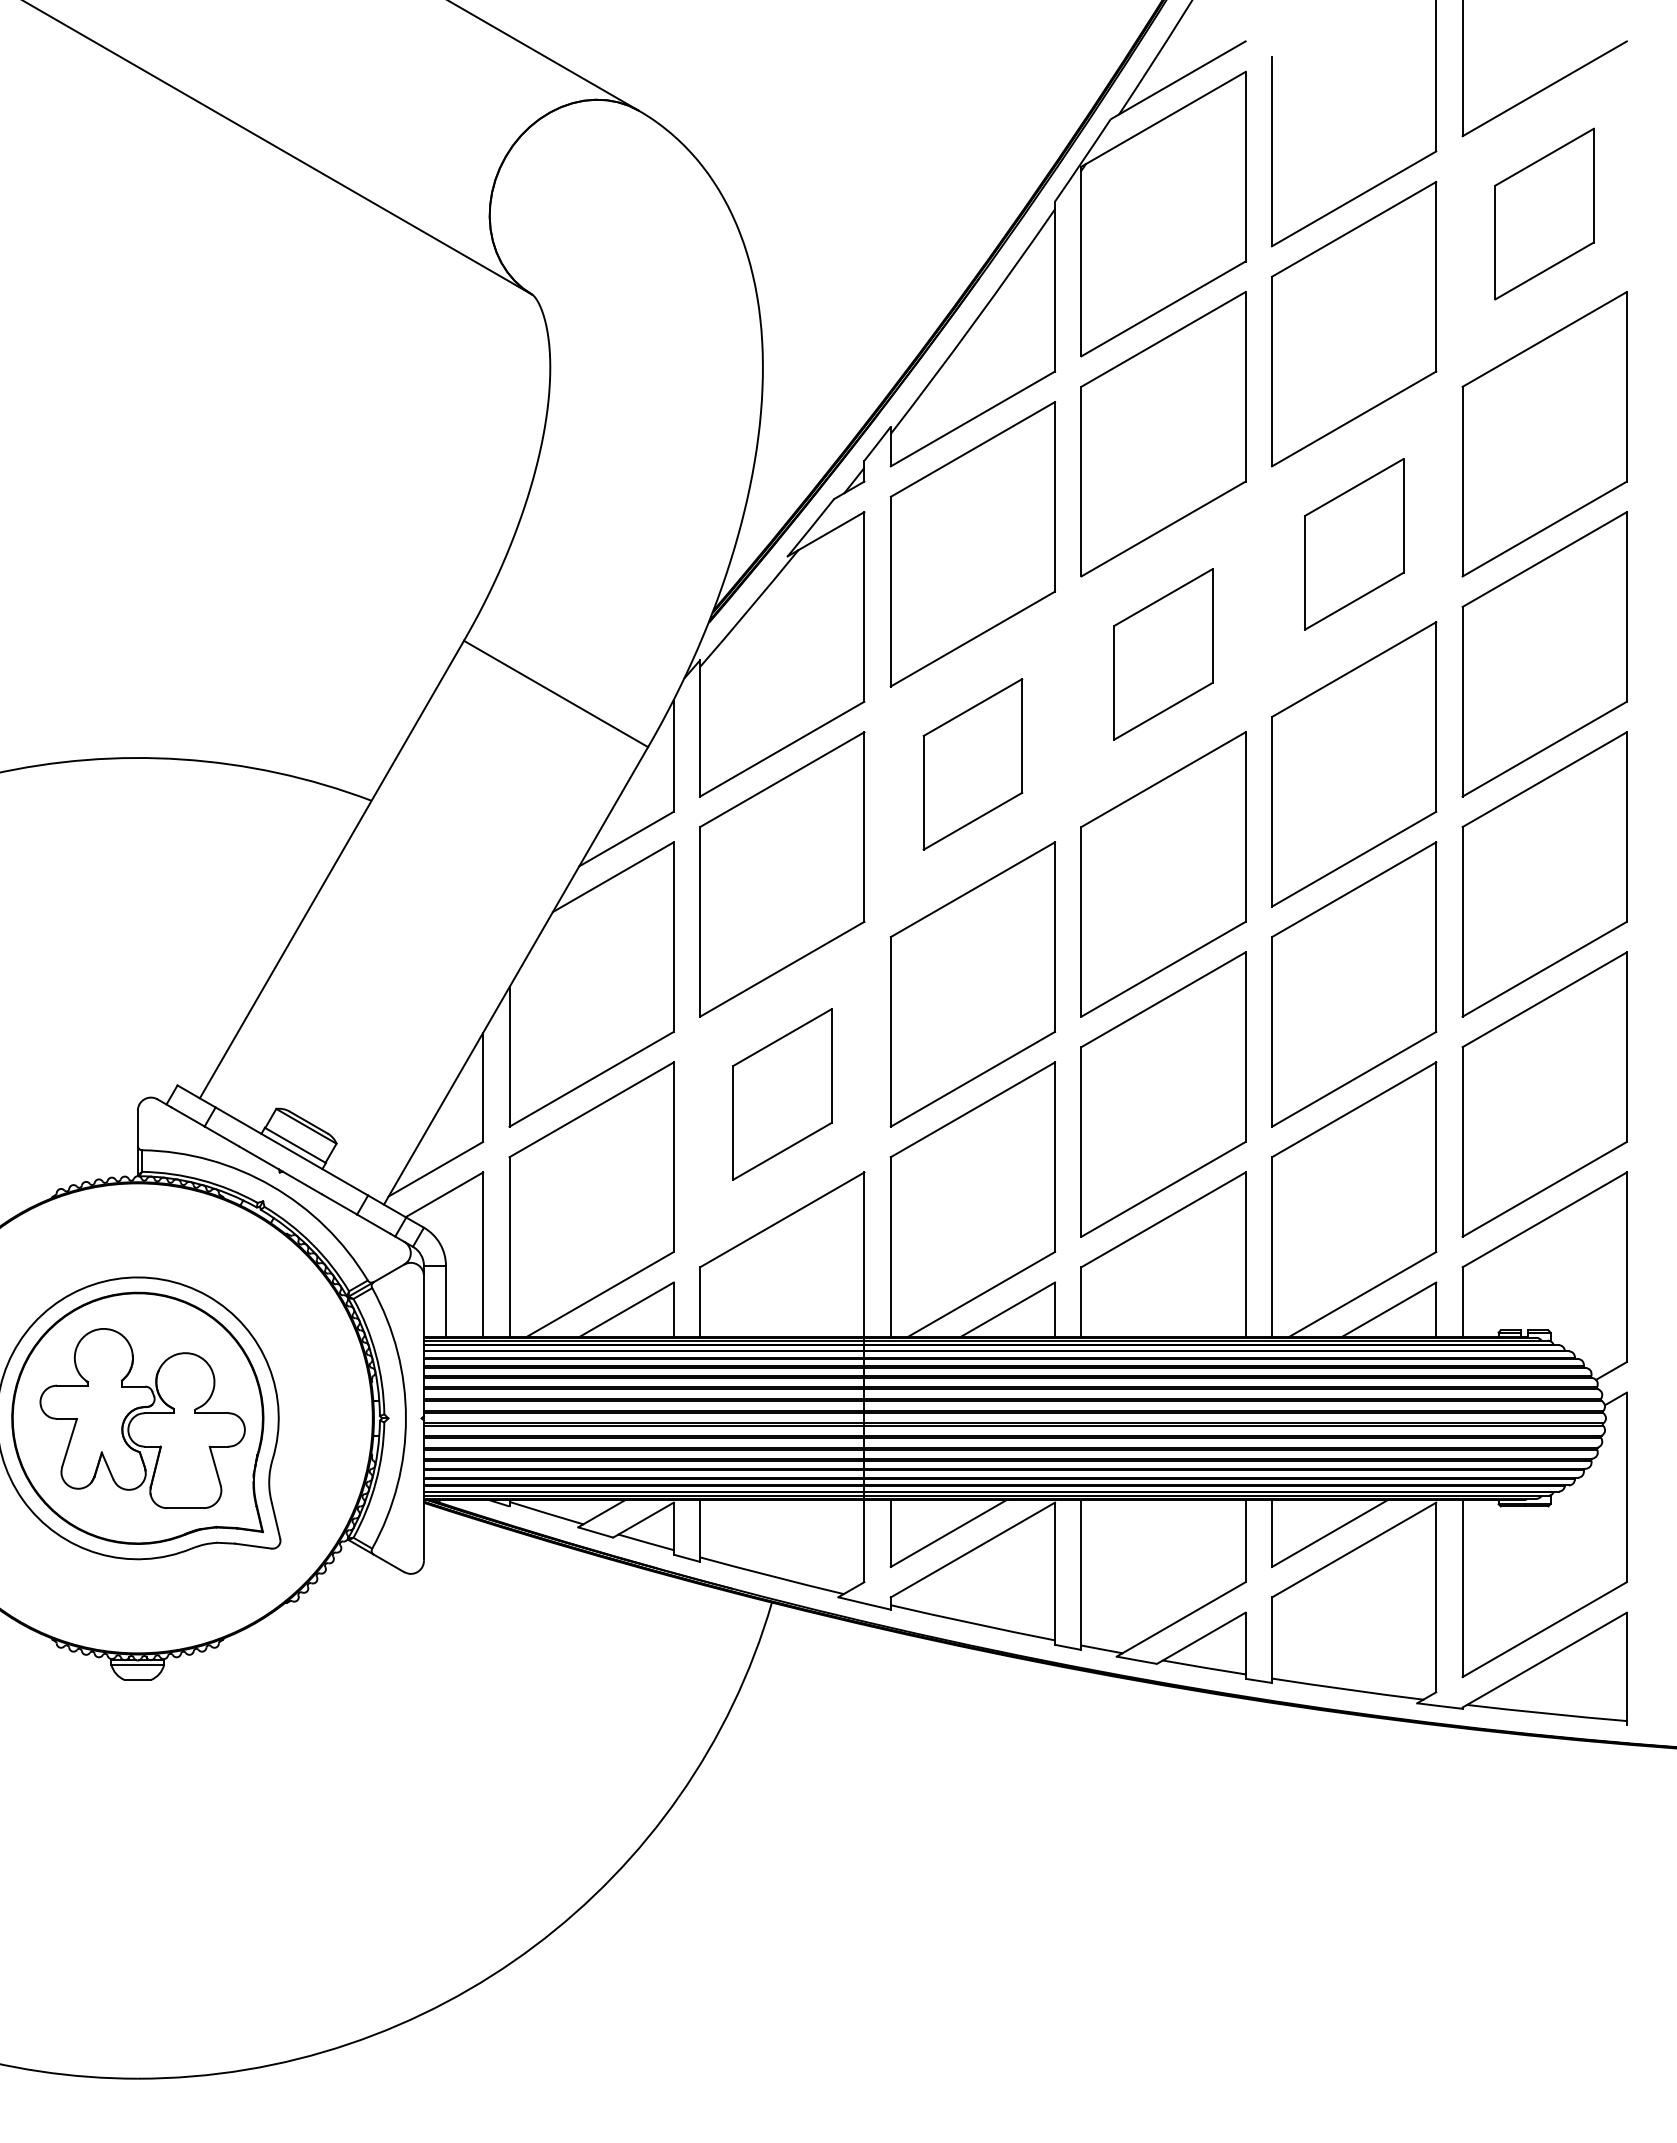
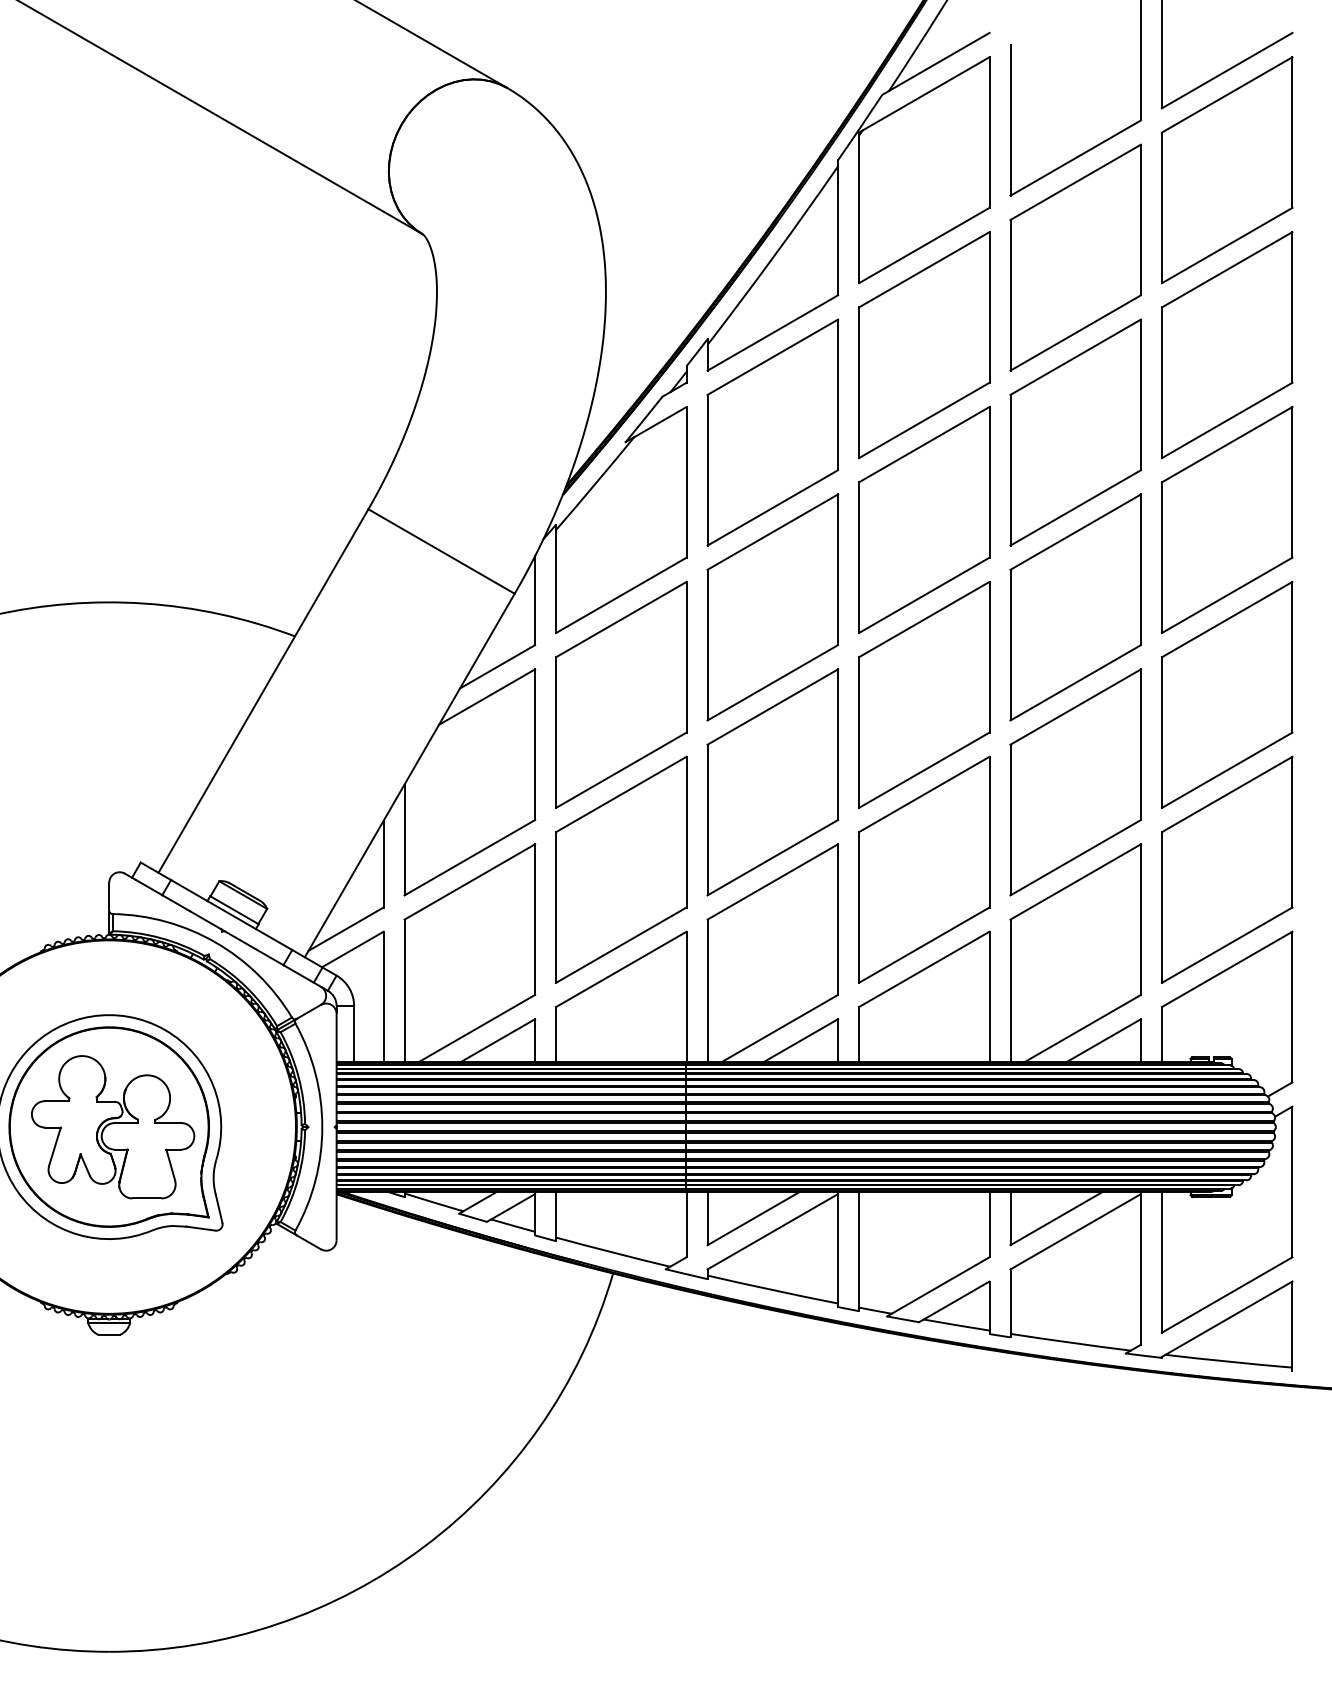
part: (1544, 213) -> (1226, 169), size x1.67
part: (1354, 544) -> (1076, 432), size x1.67
part: (1163, 654) -> (924, 520), size x1.67
part: (972, 764) -> (772, 607), size x1.67
part: (782, 1094) -> (621, 869), size x1.67

